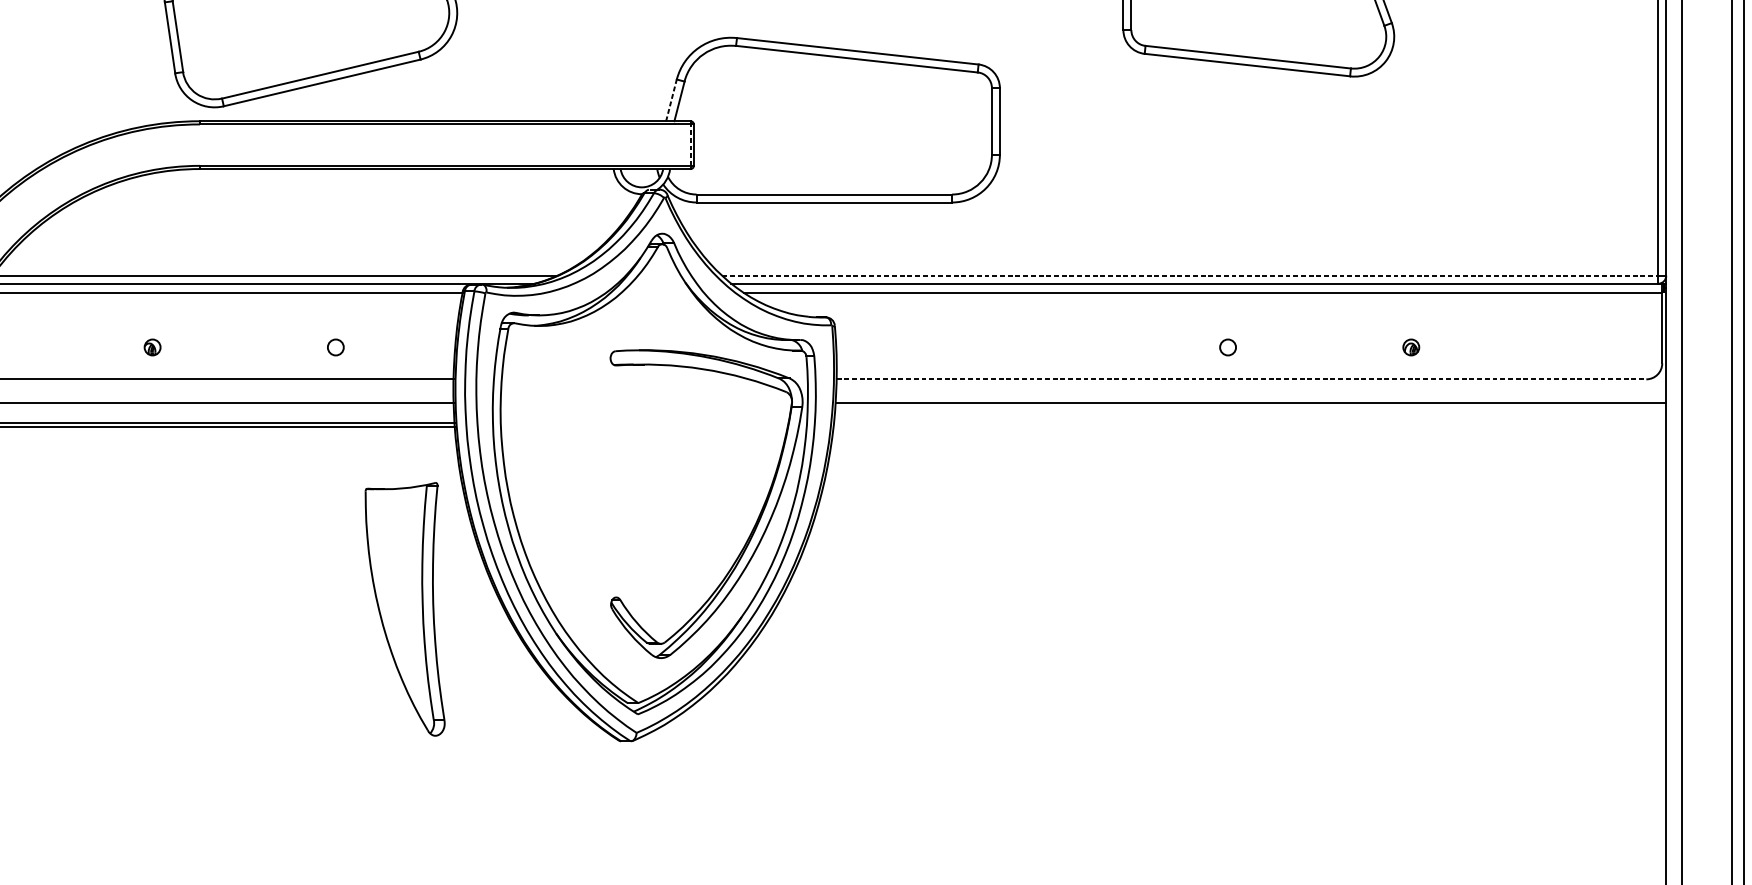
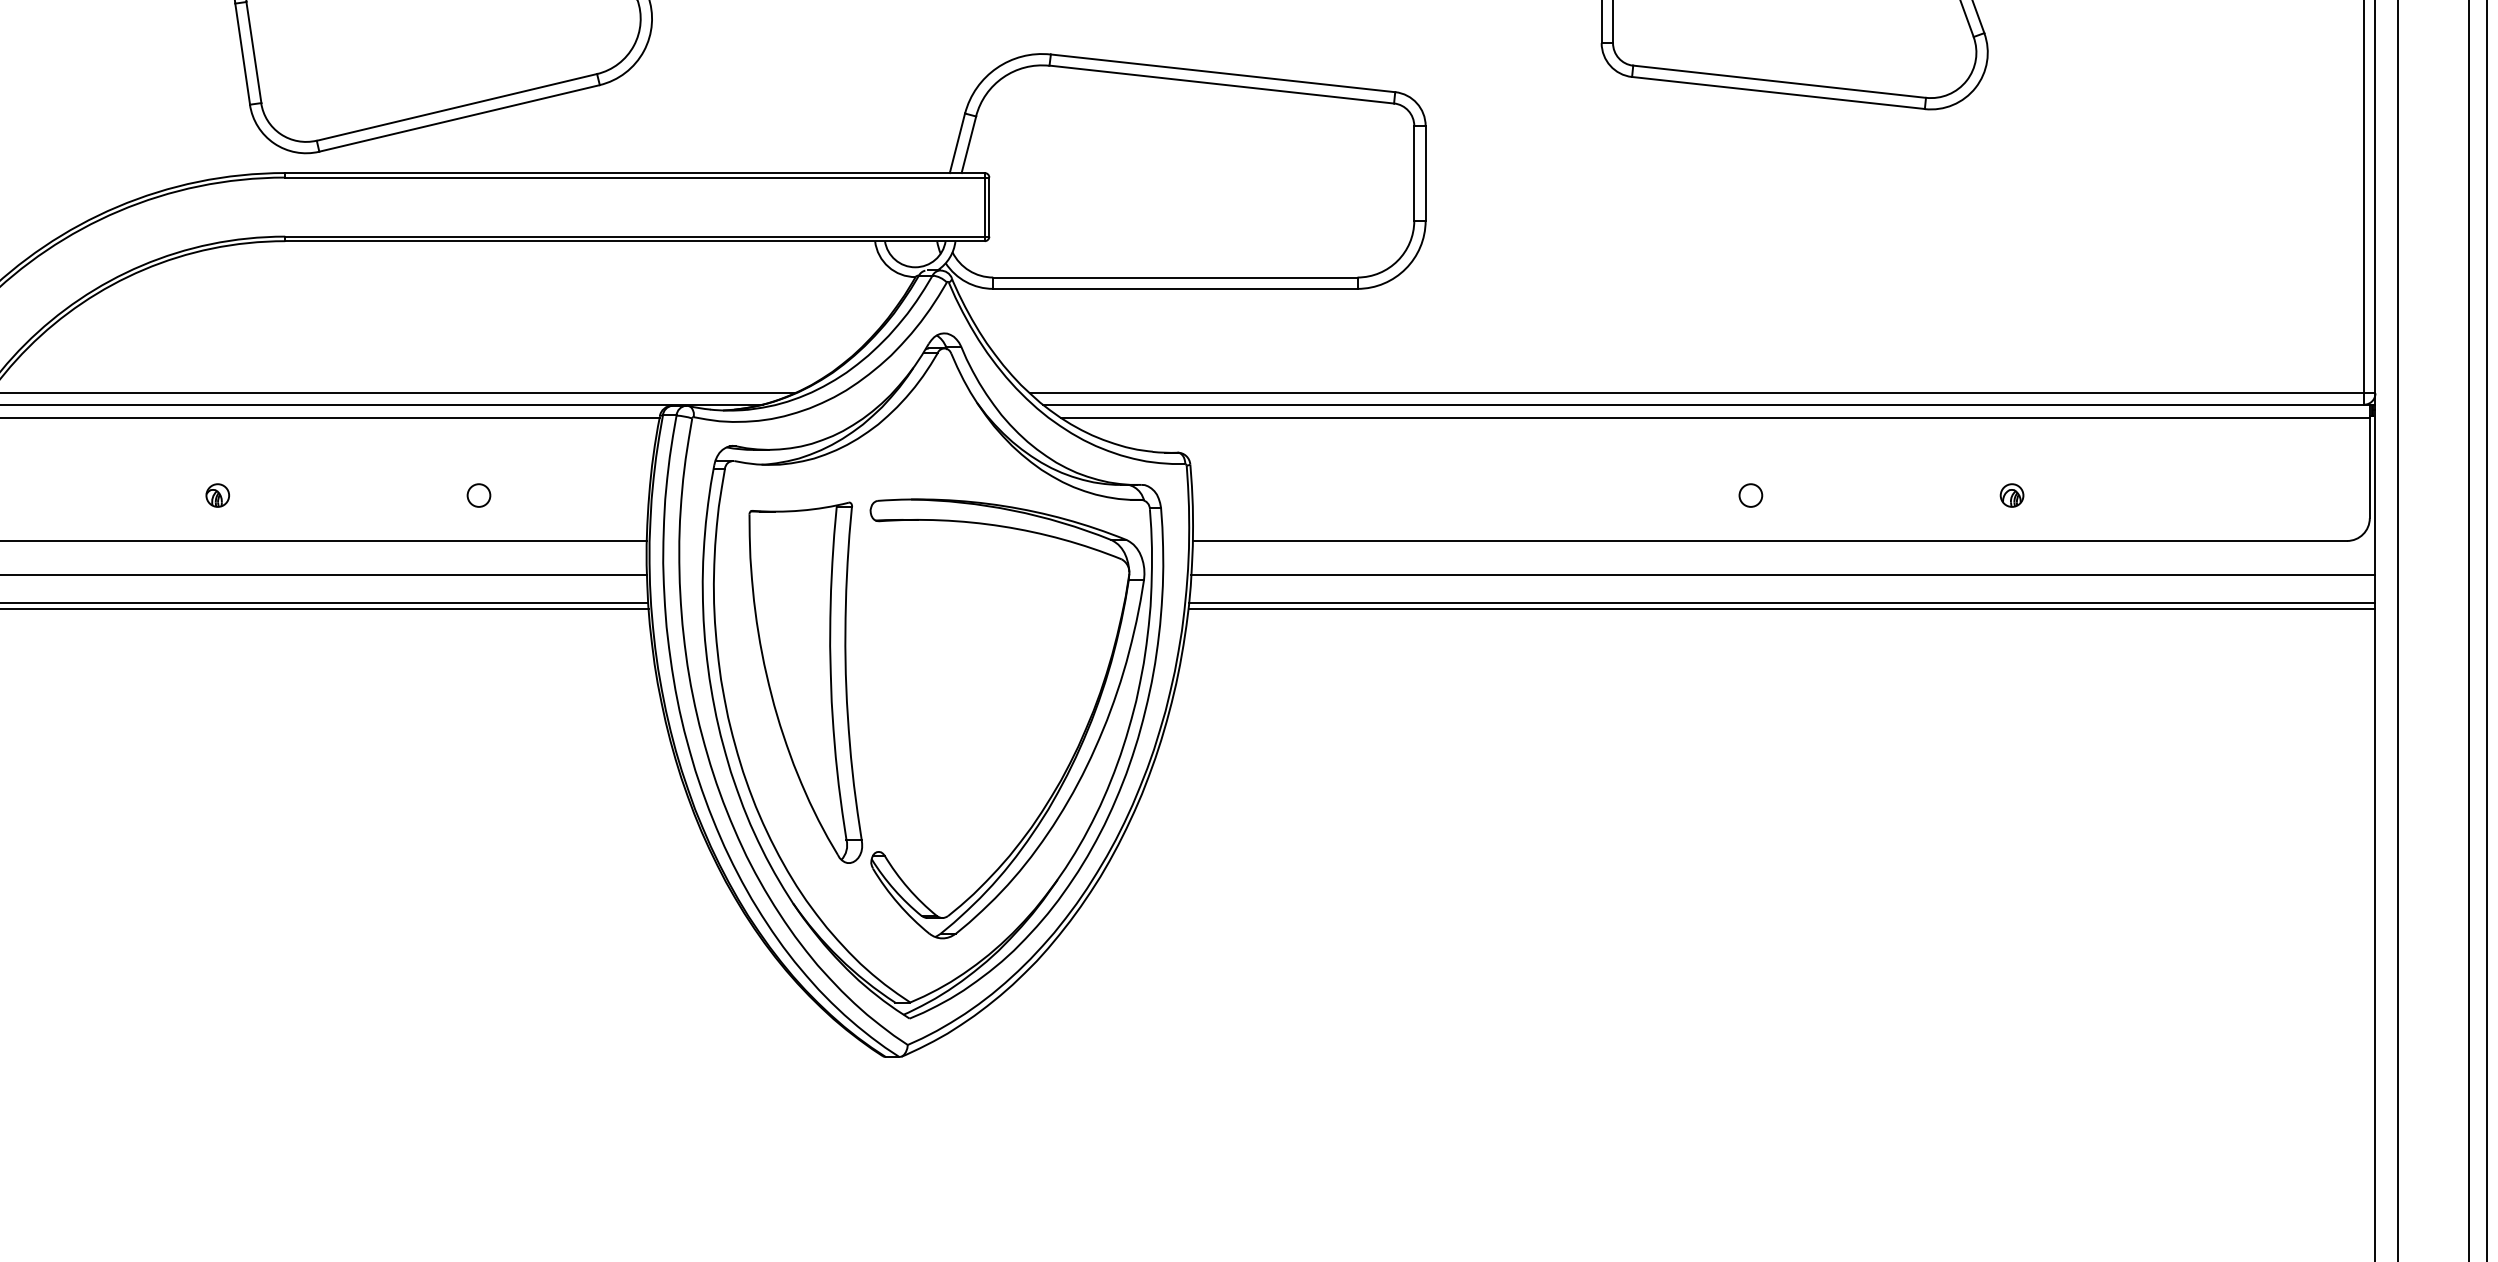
line: (671, 100) -> (957, 143), dashed -> solid
line: (690, 145) -> (984, 207), dashed -> solid
line: (1190, 275) -> (1697, 393), dashed -> solid
line: (1241, 379) -> (1770, 540), dashed -> solid
line: (1250, 423) -> (1782, 603), added
line: (1249, 427) -> (1781, 609), added
part: (404, 609) -> (805, 682), moved

